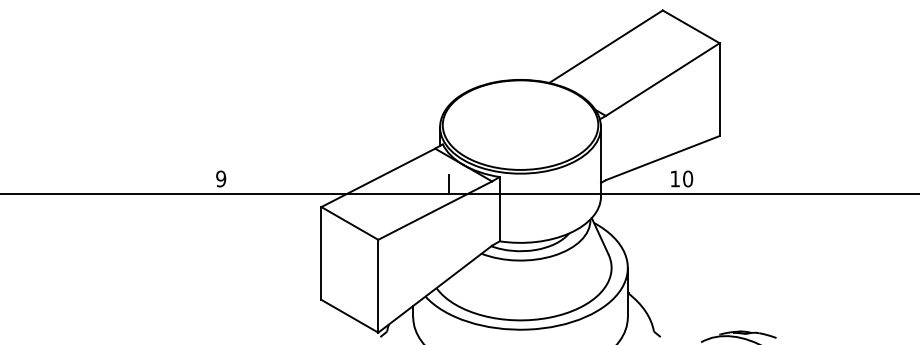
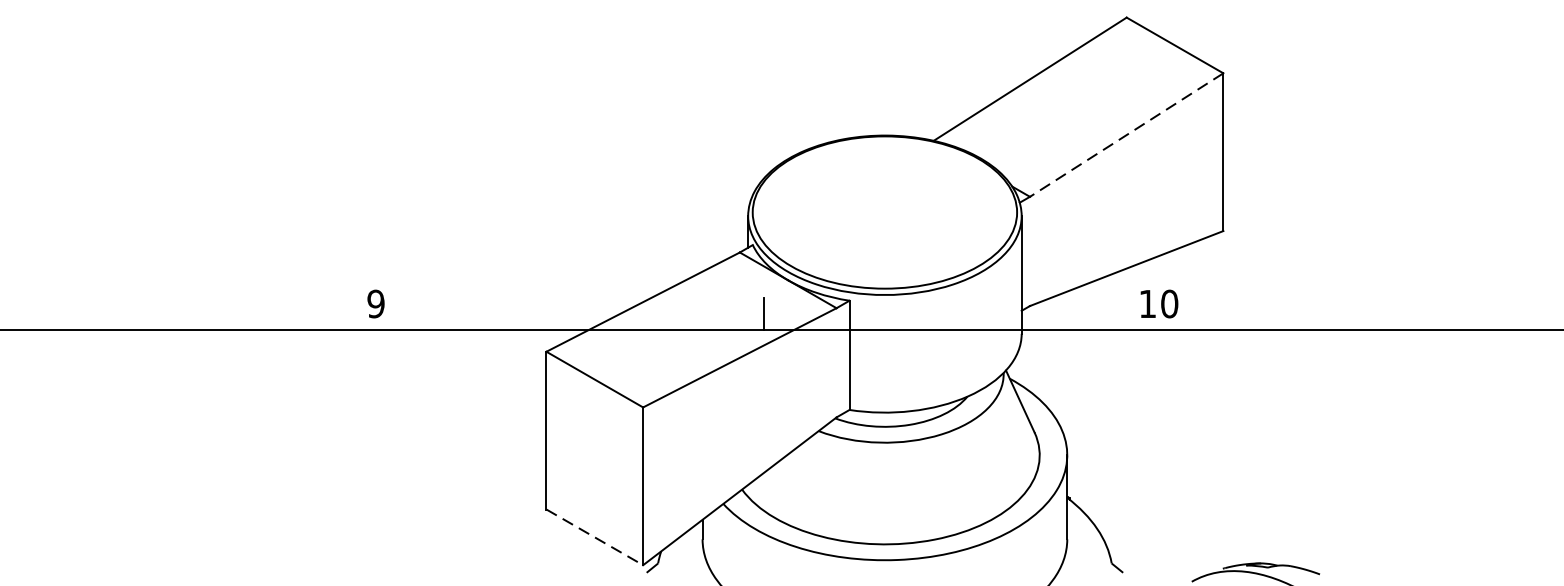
line: (662, 79) -> (1126, 134), solid -> dashed
line: (349, 316) -> (594, 537), solid -> dashed

